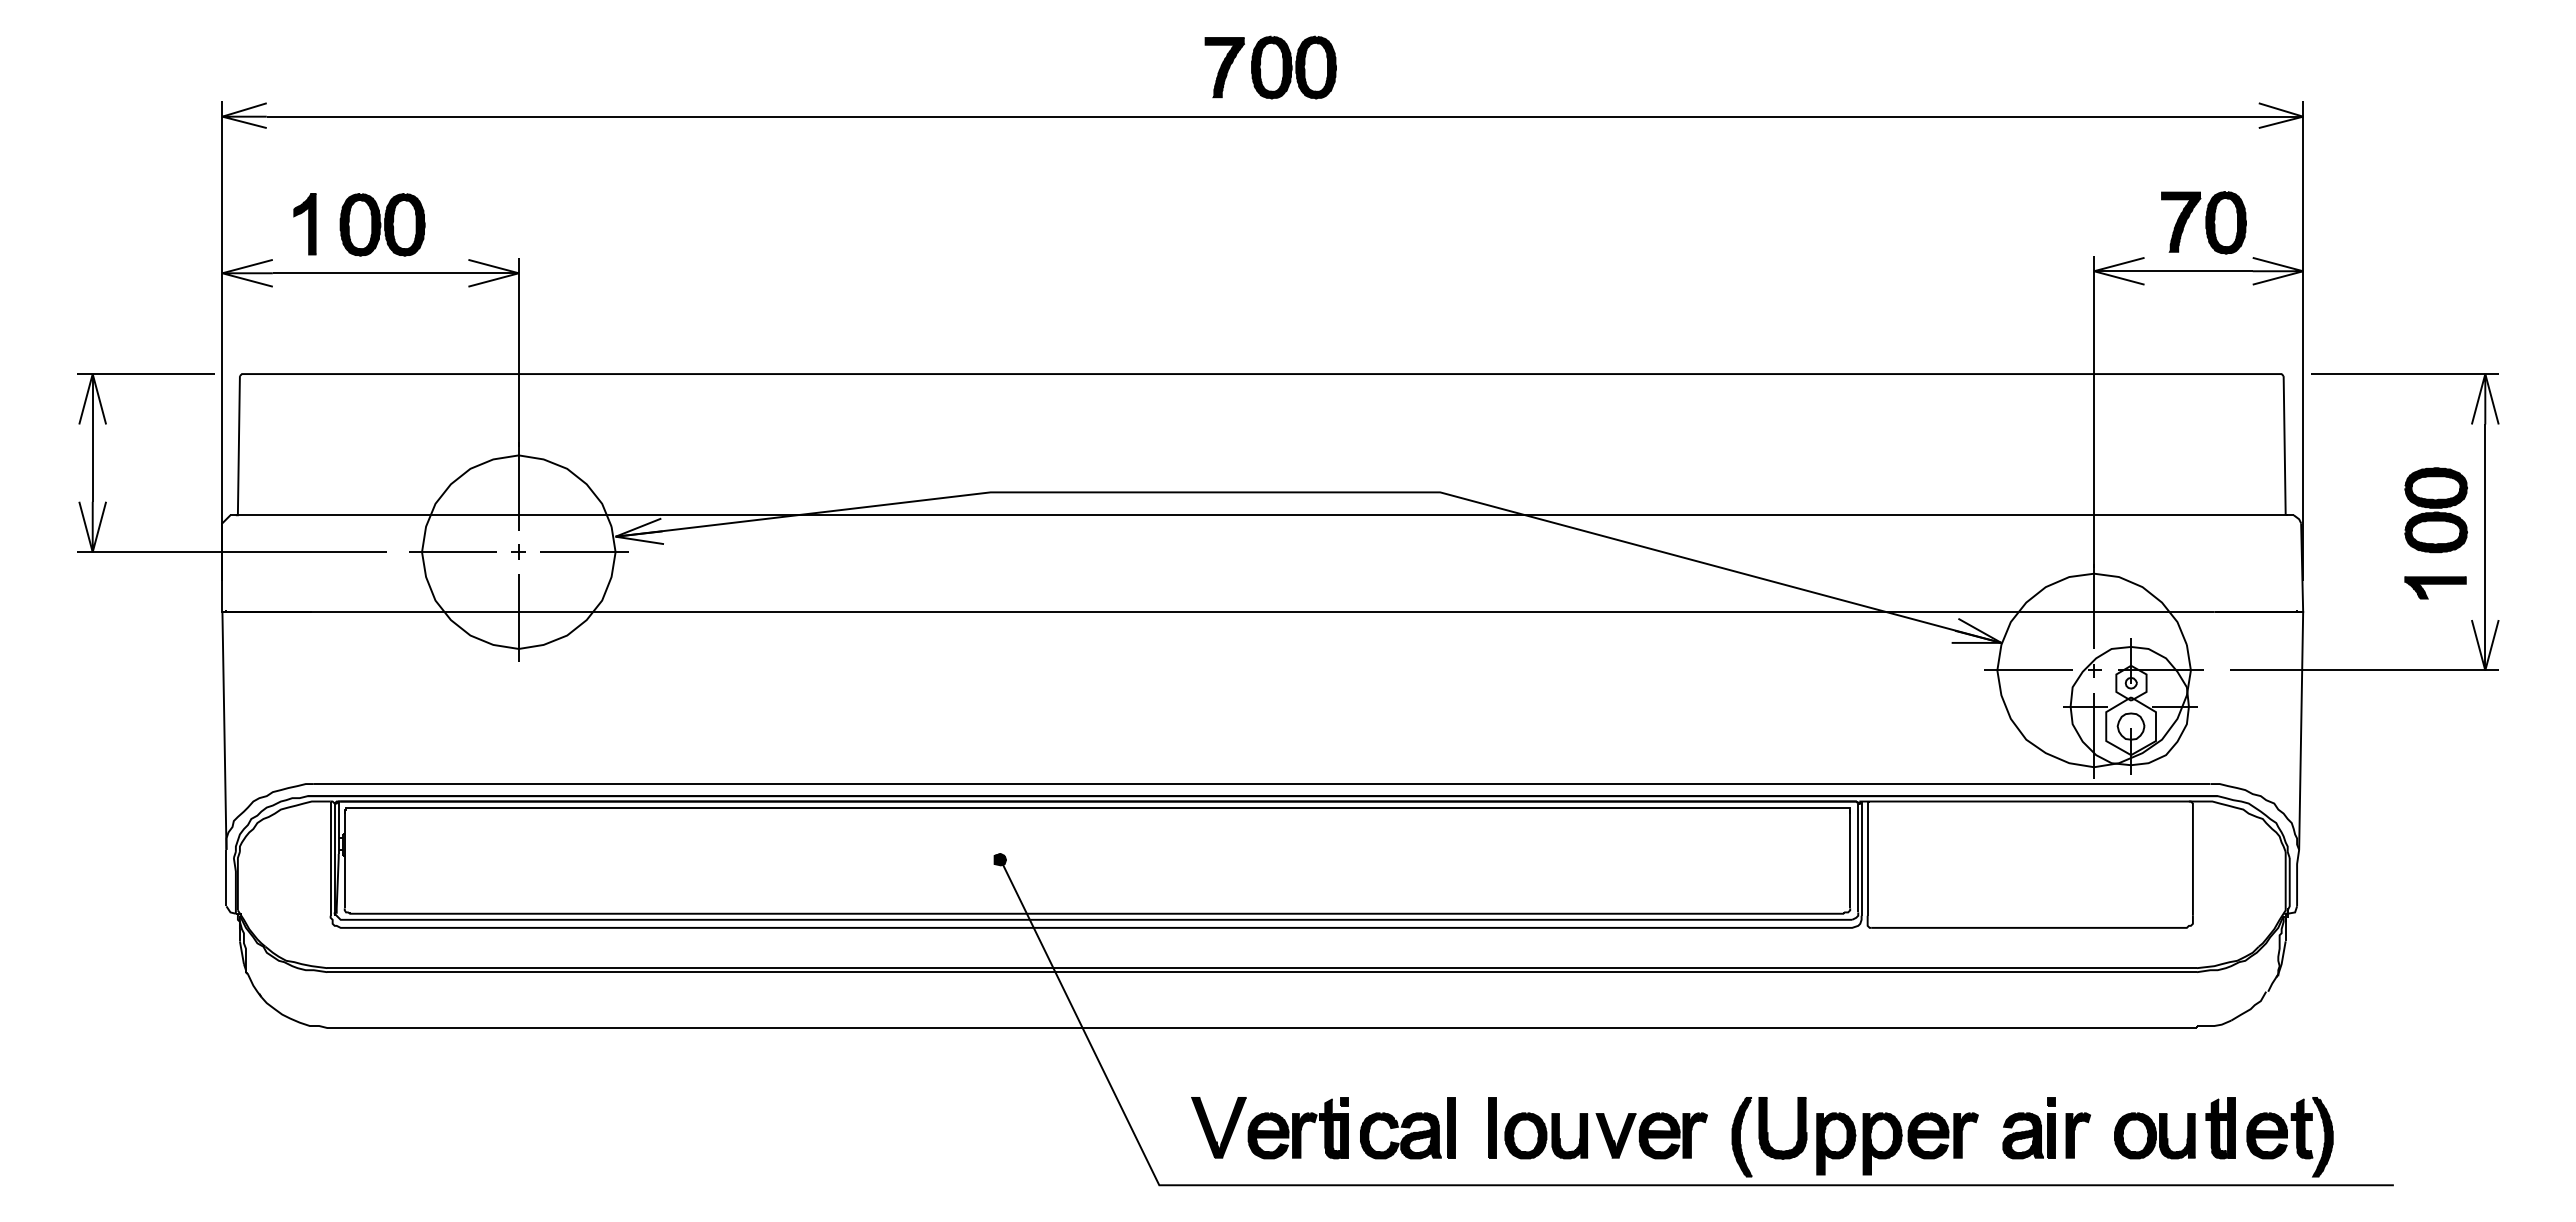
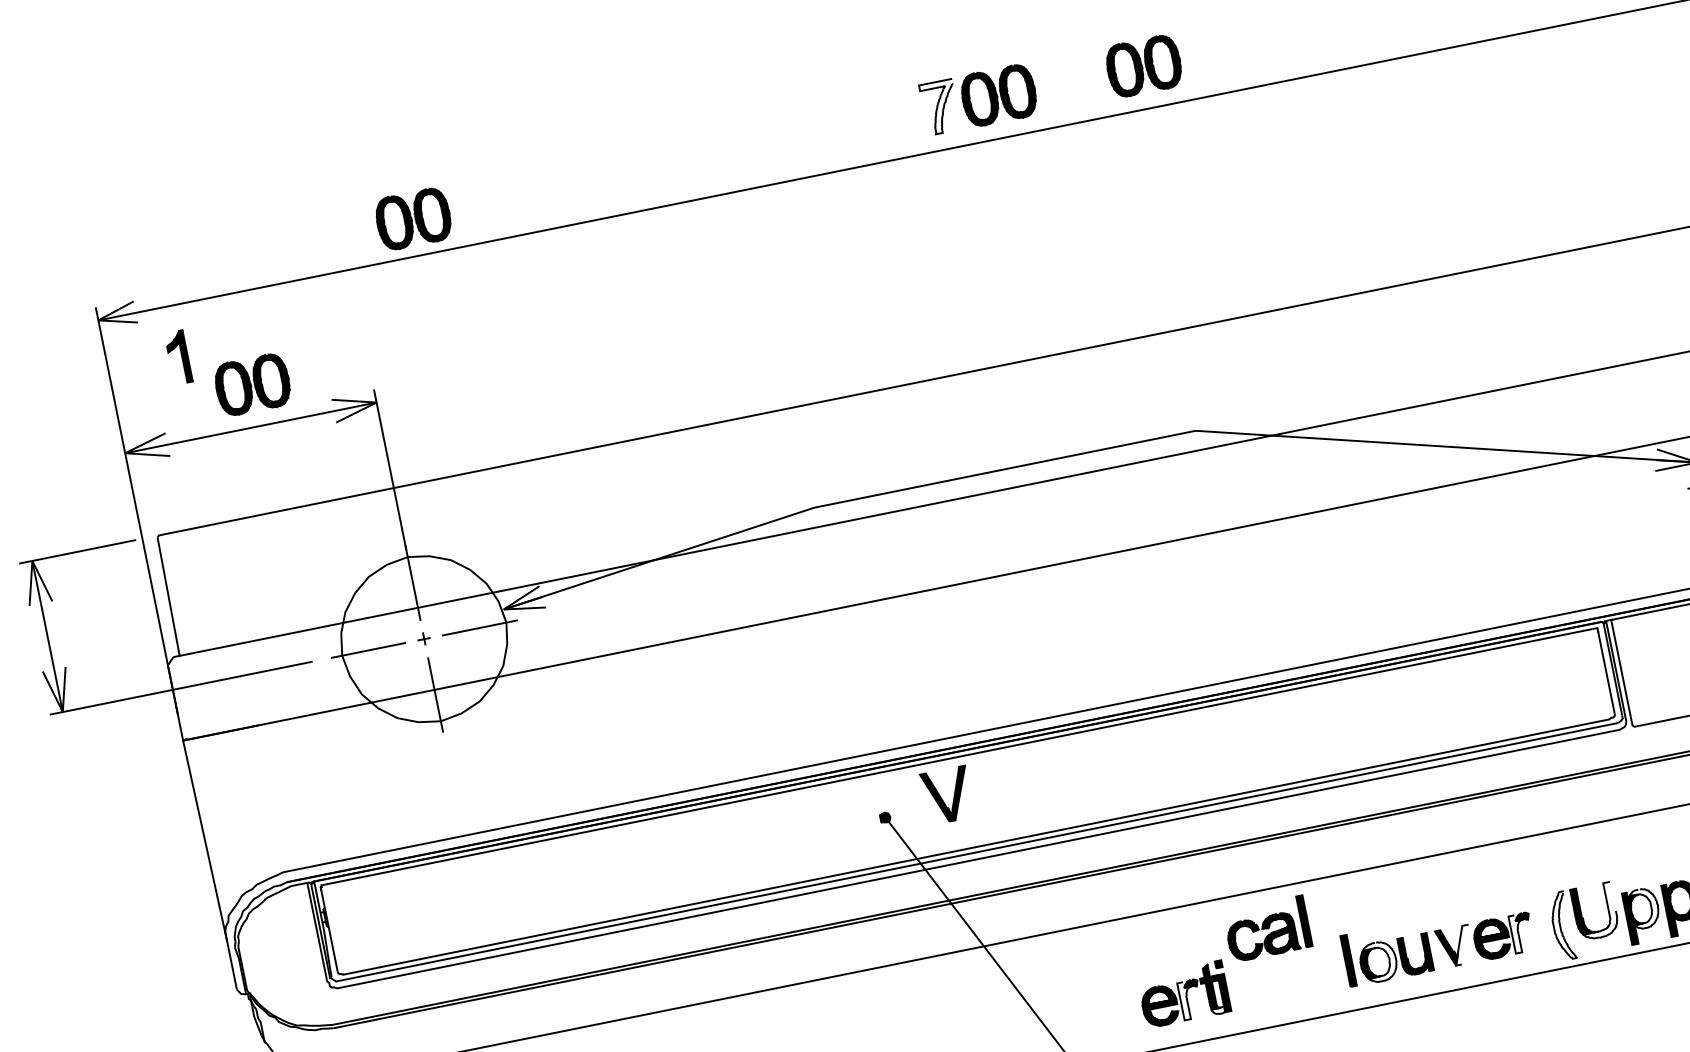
fill: (1224, 67) -> (940, 107), removed
part: (1464, 67) -> (1143, 66), added
part: (602, 73) -> (413, 218), added
part: (304, 224) -> (178, 357), moved
part: (1407, 1128) -> (1267, 929), moved
fill: (1785, 1128) -> (1597, 911), removed
part: (1212, 1130) -> (942, 798), moved
fill: (1300, 1135) -> (1187, 1000), removed
fill: (1528, 1135) -> (1380, 961), removed
fill: (1624, 1135) -> (1462, 944), removed
fill: (1690, 1135) -> (1518, 933), removed
fill: (1839, 1135) -> (1644, 908), removed
fill: (1742, 1136) -> (1562, 925), removed
fill: (1333, 1154) -> (1218, 1010), removed

